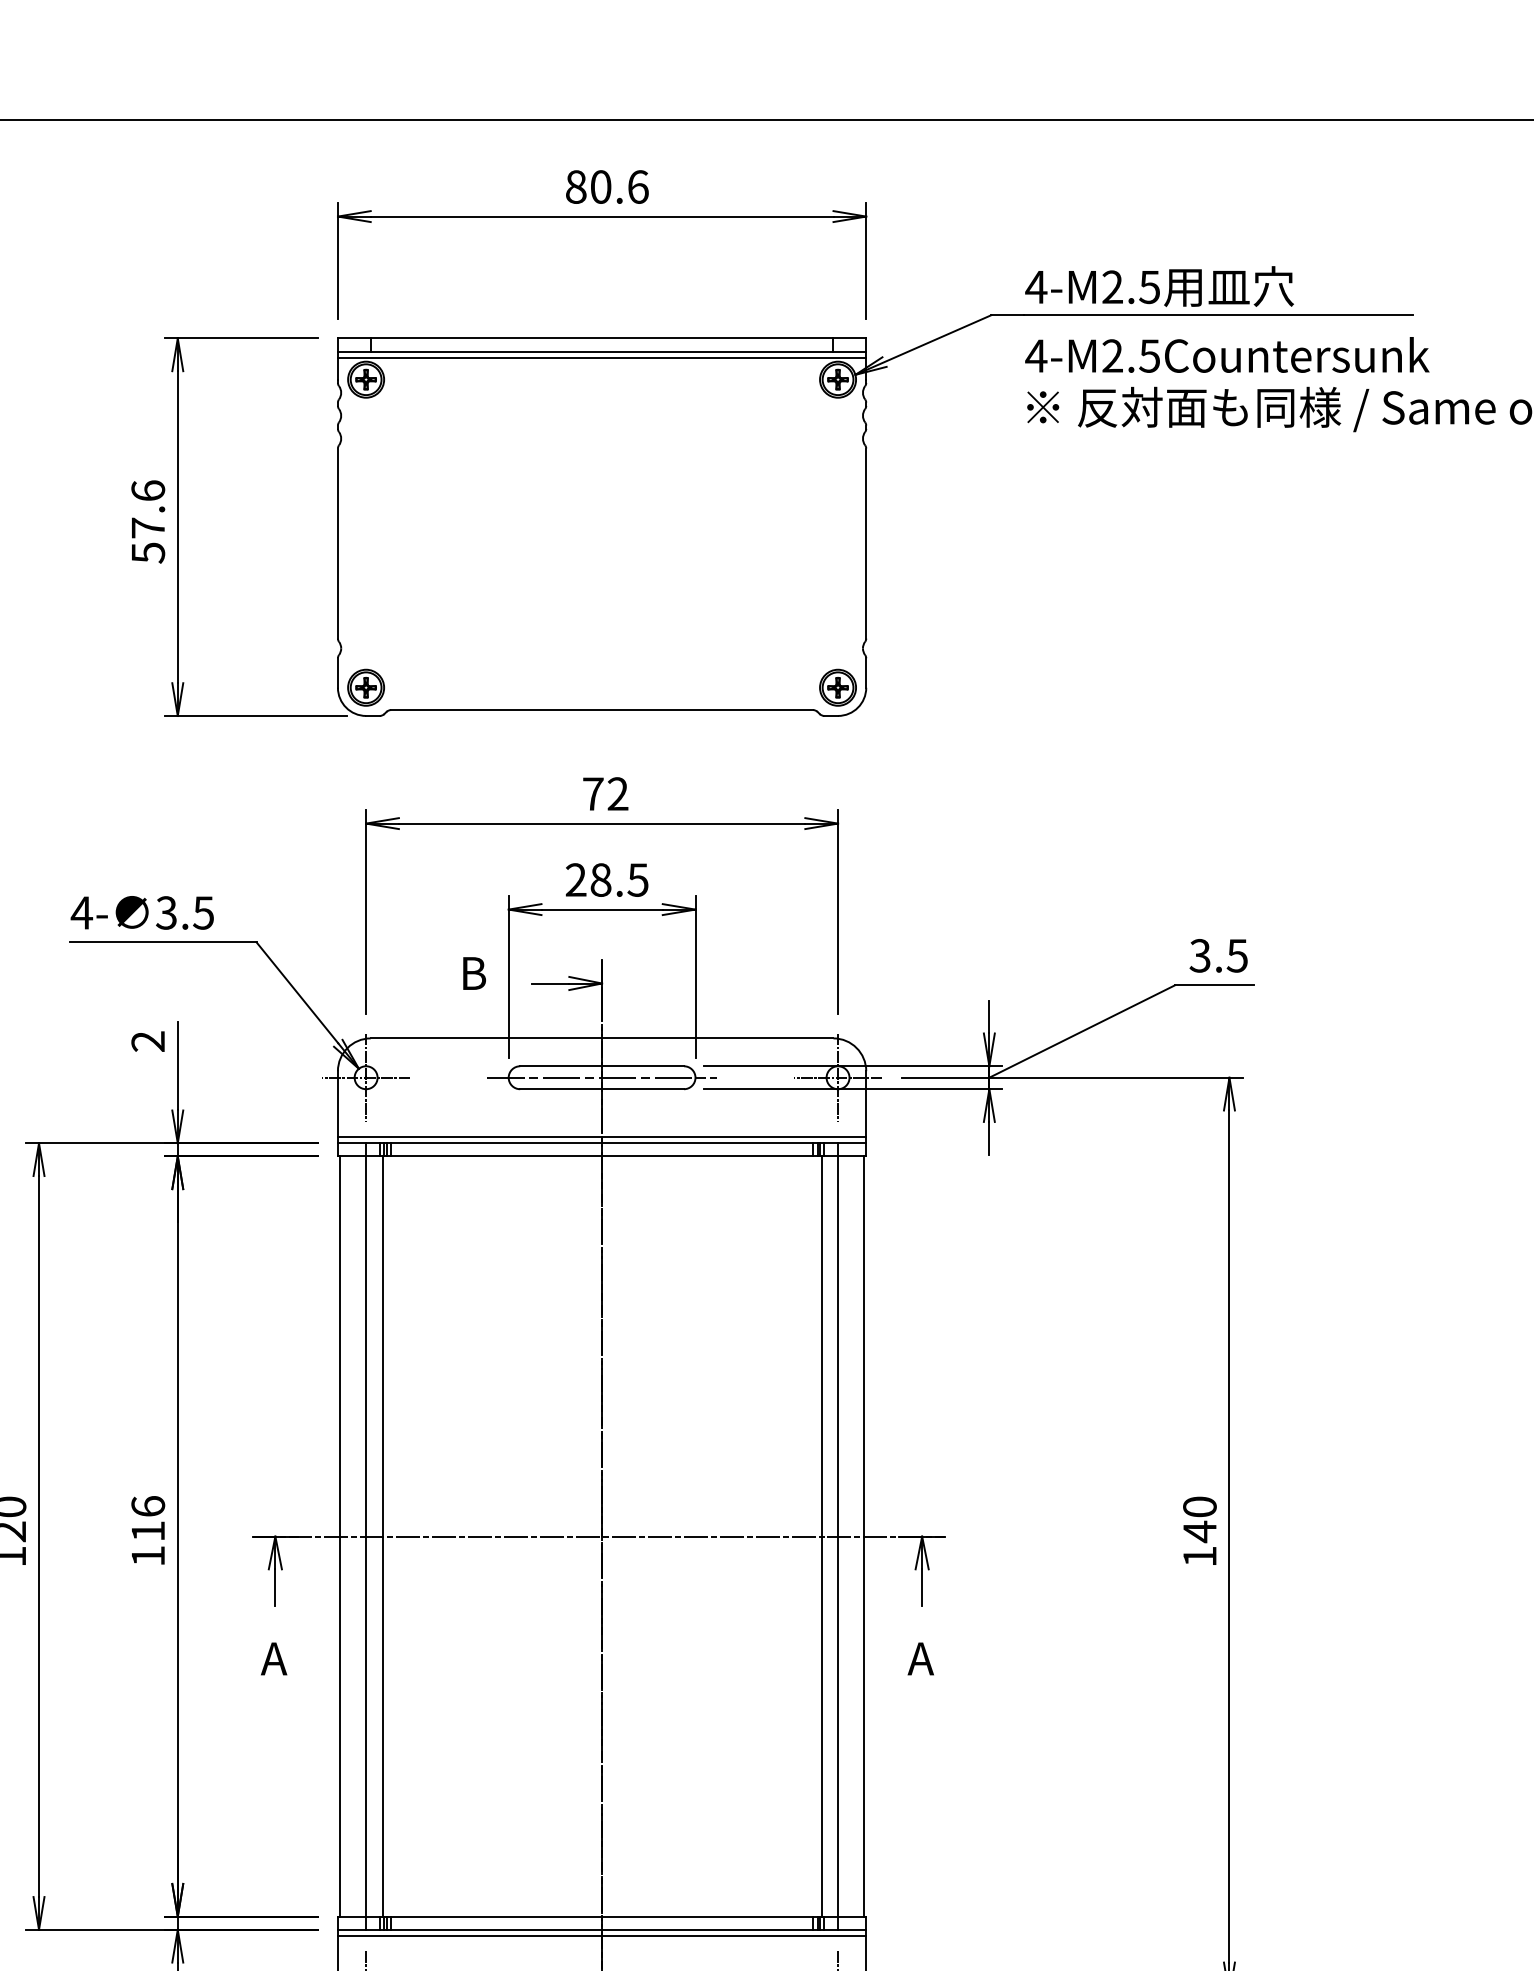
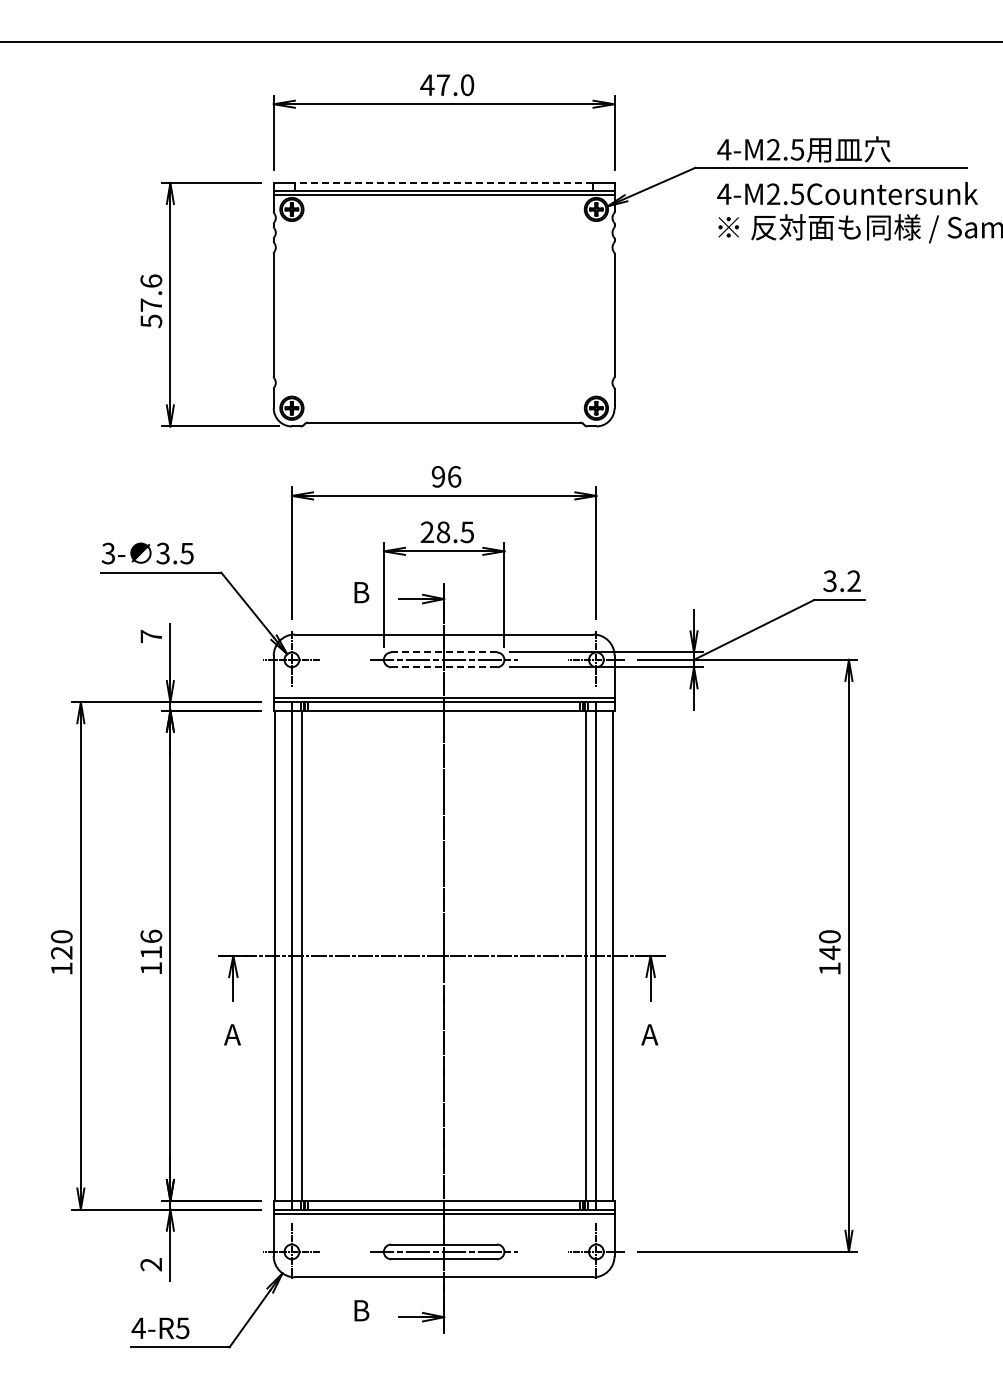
text: (607, 187) -> (447, 85), 80.6 -> 47.0
line: (601, 337) -> (443, 182), solid -> dashed
text: (605, 793) -> (446, 476), 72 -> 96
text: (81, 912) -> (108, 553), 4- -> 3-
text: (1236, 956) -> (853, 581), 3.5 -> 3.2
text: (146, 1041) -> (150, 636), 2 -> 7
line: (602, 1066) -> (444, 652), solid -> dashed
line: (602, 1089) -> (444, 667), solid -> dashed

